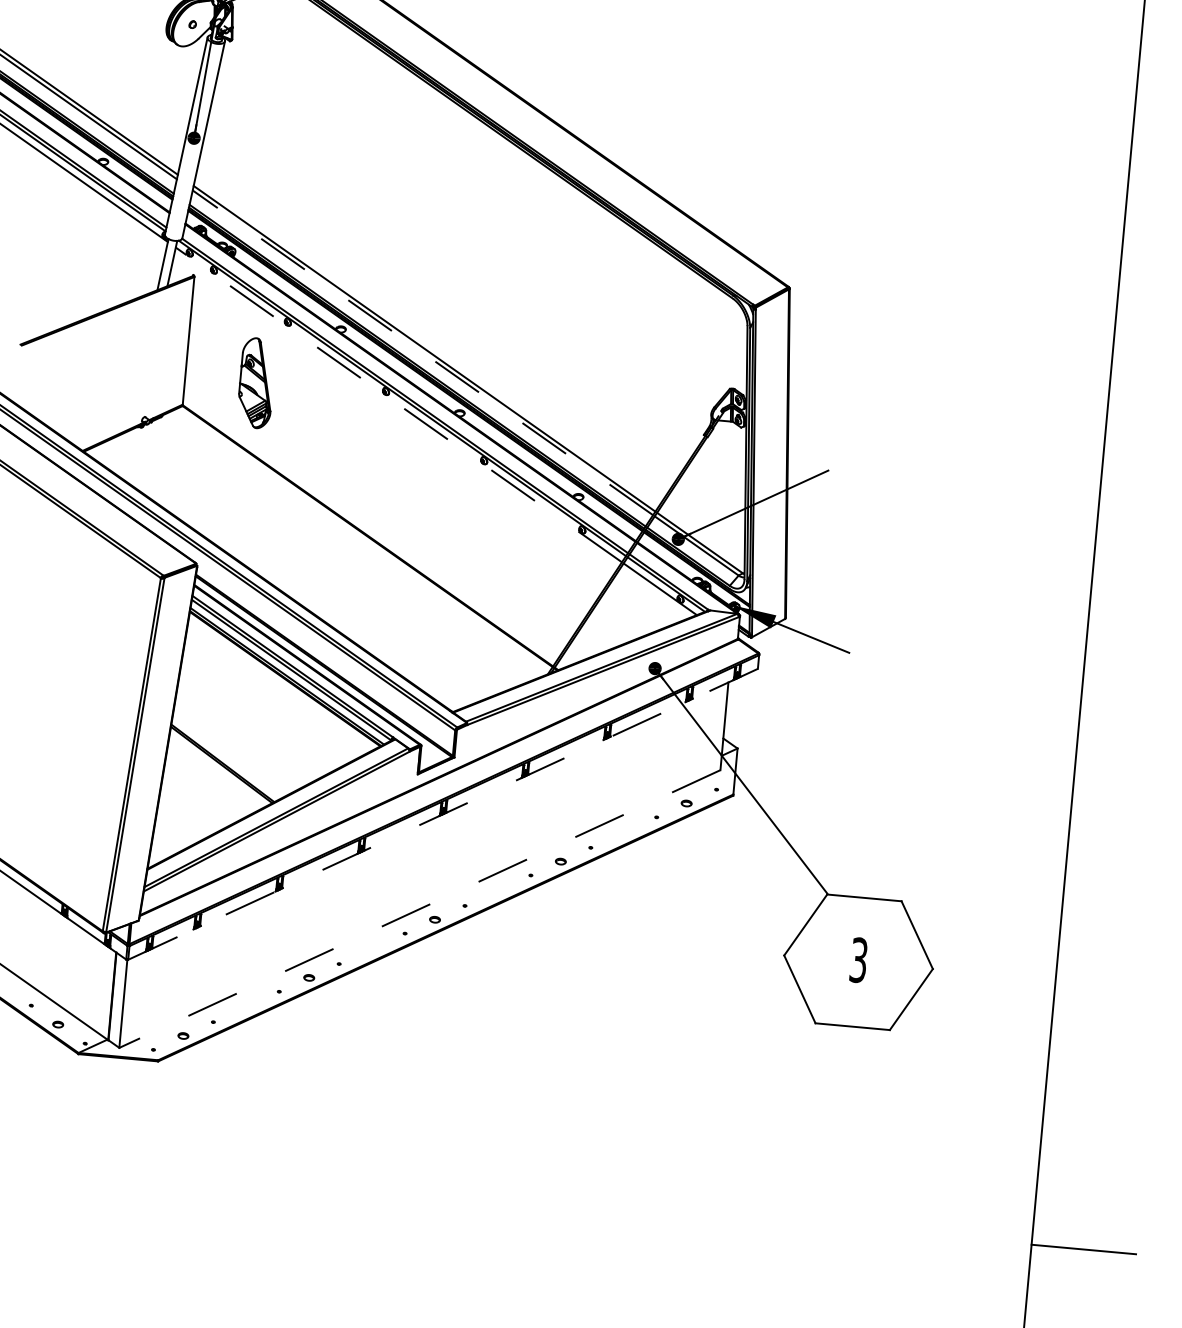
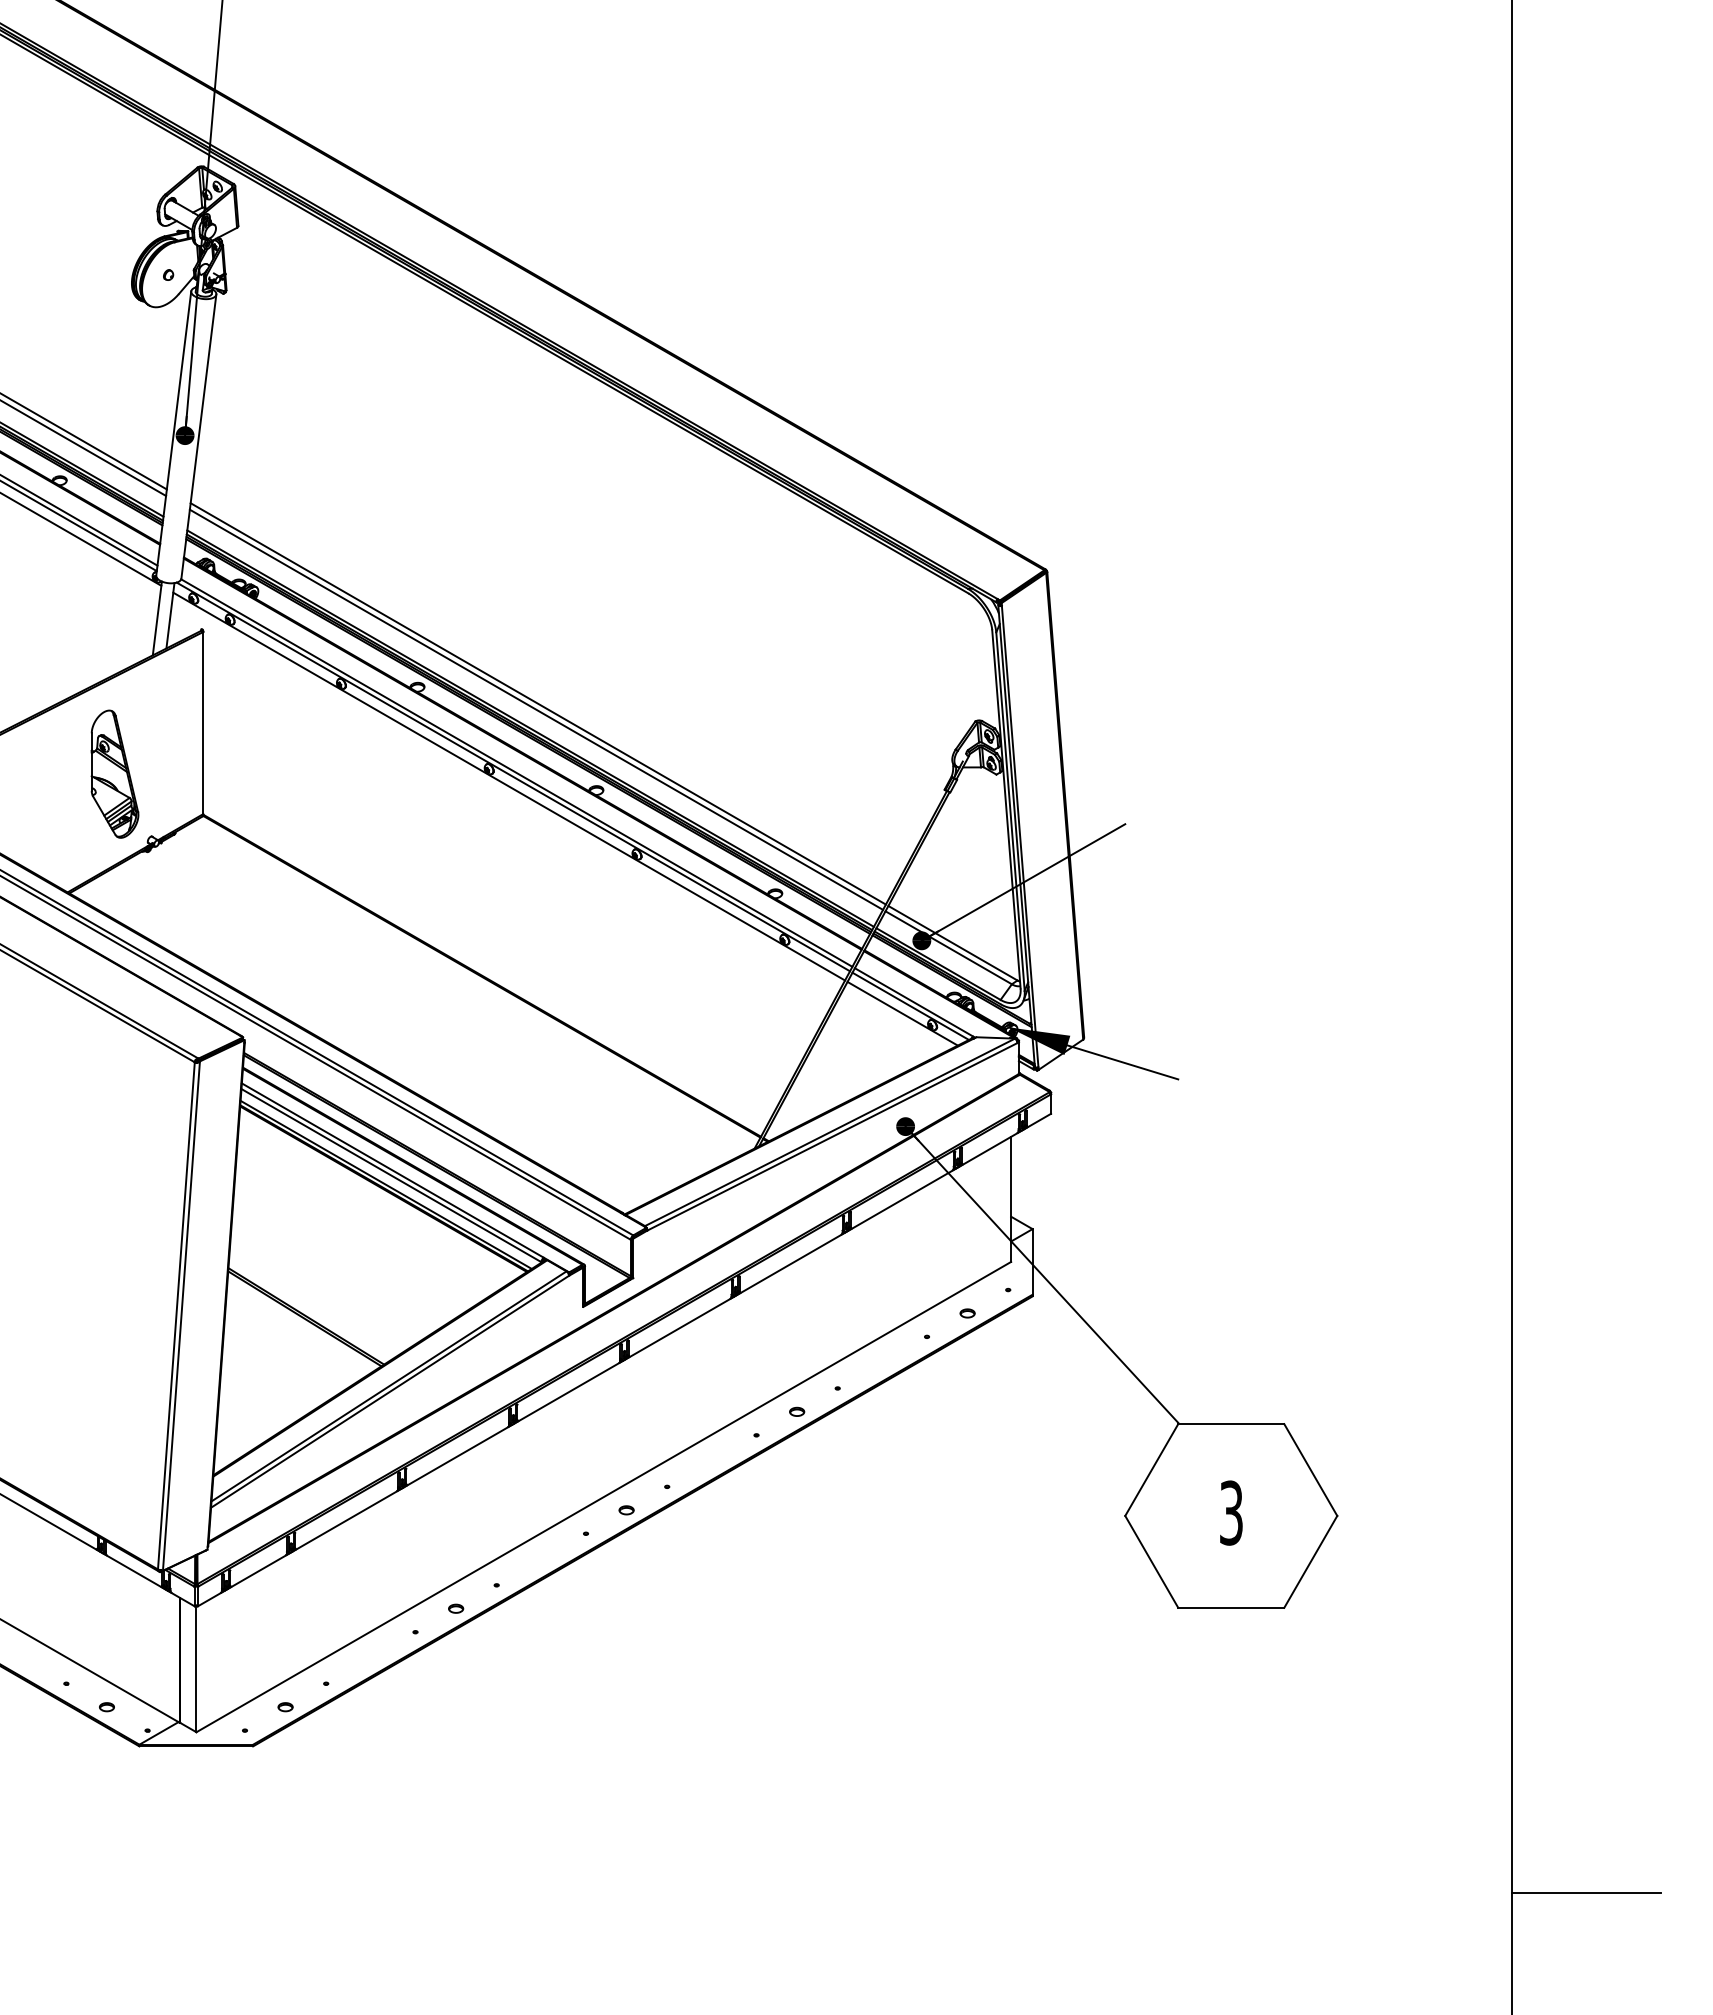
line: (422, 352) -> (536, 709), dashed -> solid
part: (256, 382) -> (114, 773), moved
line: (399, 404) -> (509, 786), dashed -> solid
line: (443, 814) -> (624, 1360), dashed -> solid
line: (419, 909) -> (603, 1497), dashed -> solid

